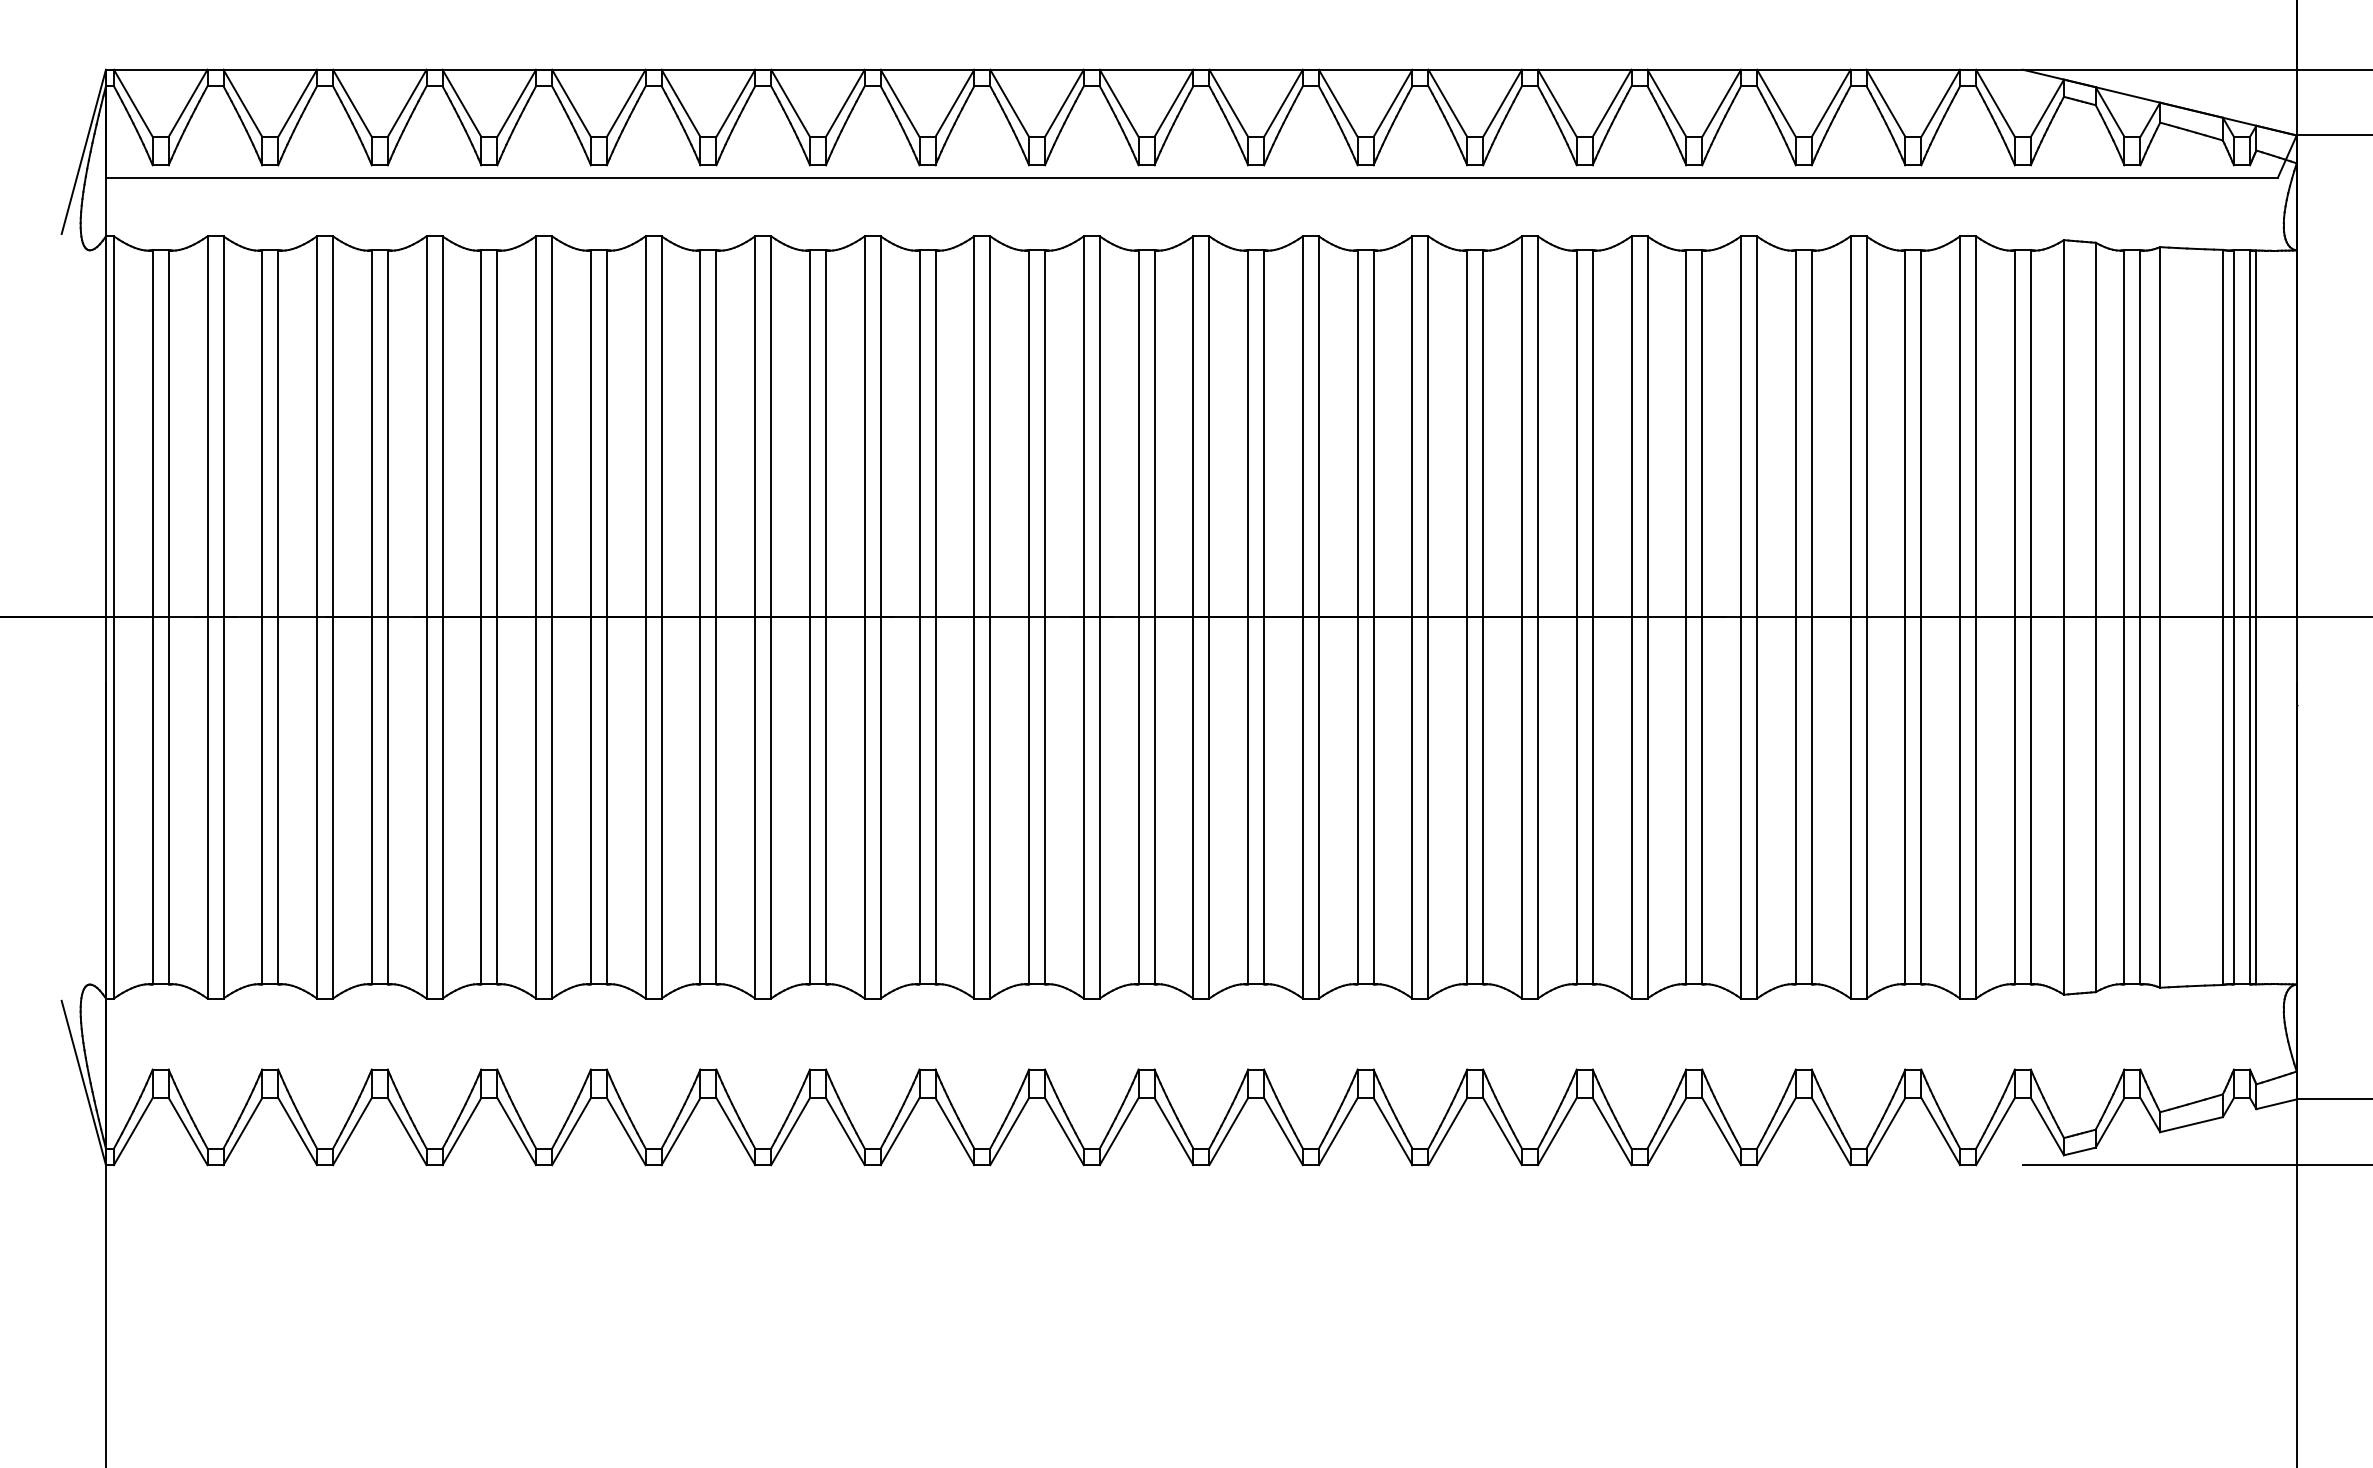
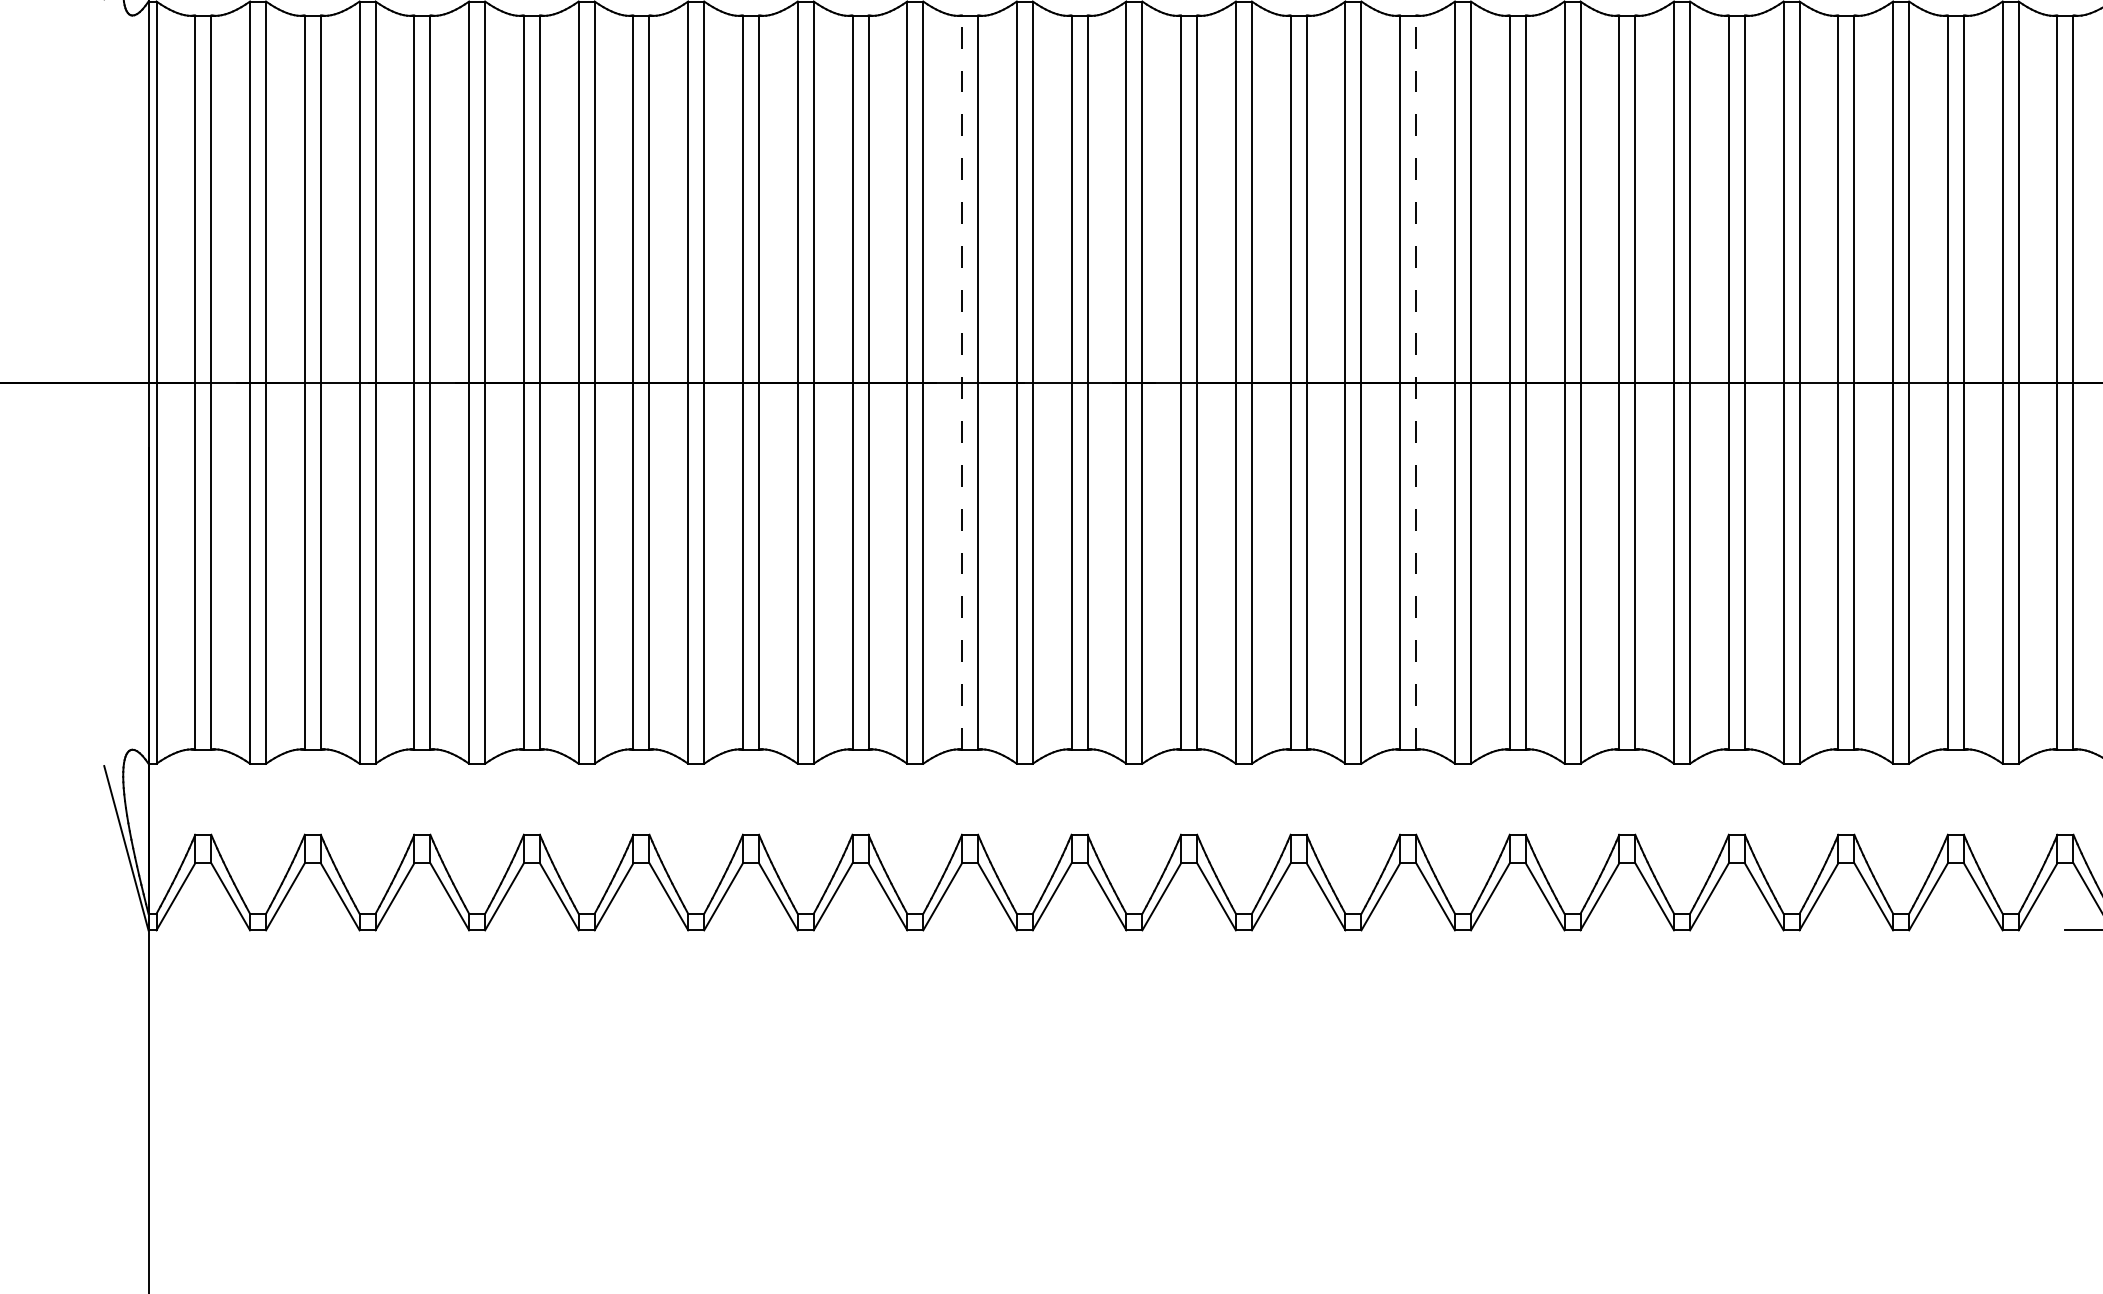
line: (919, 616) -> (962, 381), solid -> dashed
line: (1373, 616) -> (1416, 381), solid -> dashed

